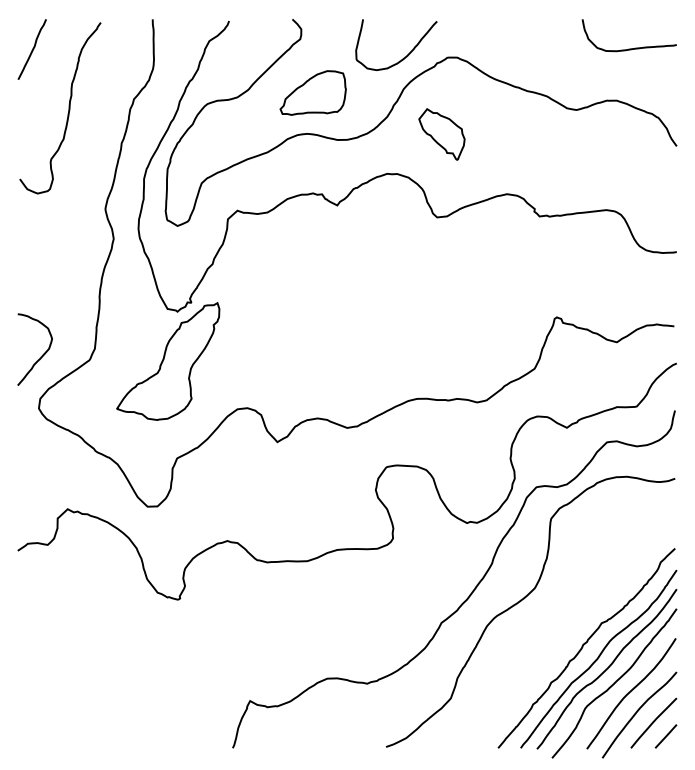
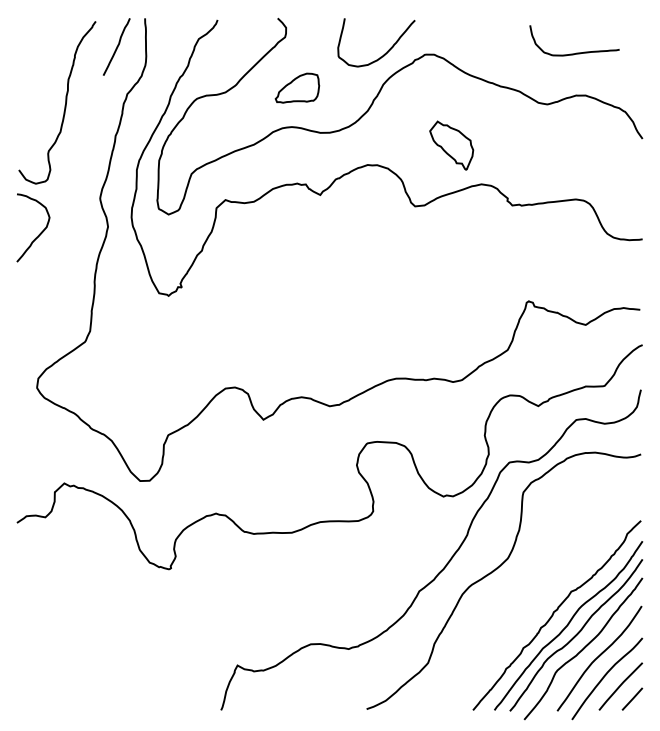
curve: (631, 47) -> (576, 52), moved
curve: (32, 48) -> (116, 46), moved
part: (313, 92) -> (297, 87), size x0.7
part: (441, 134) -> (451, 145), moved
curve: (41, 355) -> (39, 233), moved
part: (167, 360) -> (159, 342), removed

